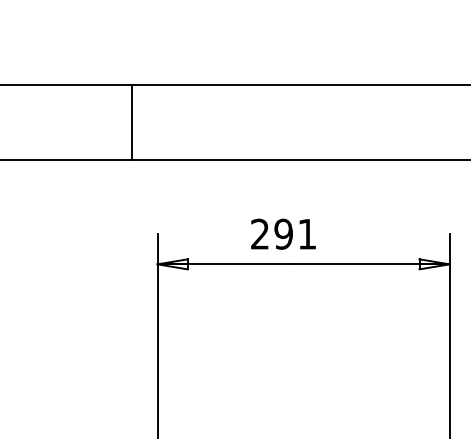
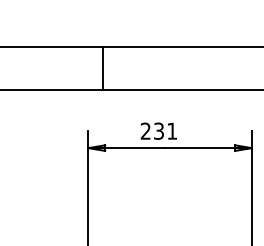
line: (131, 122) -> (102, 68), moved
text: (282, 232) -> (158, 130), 291 -> 231

